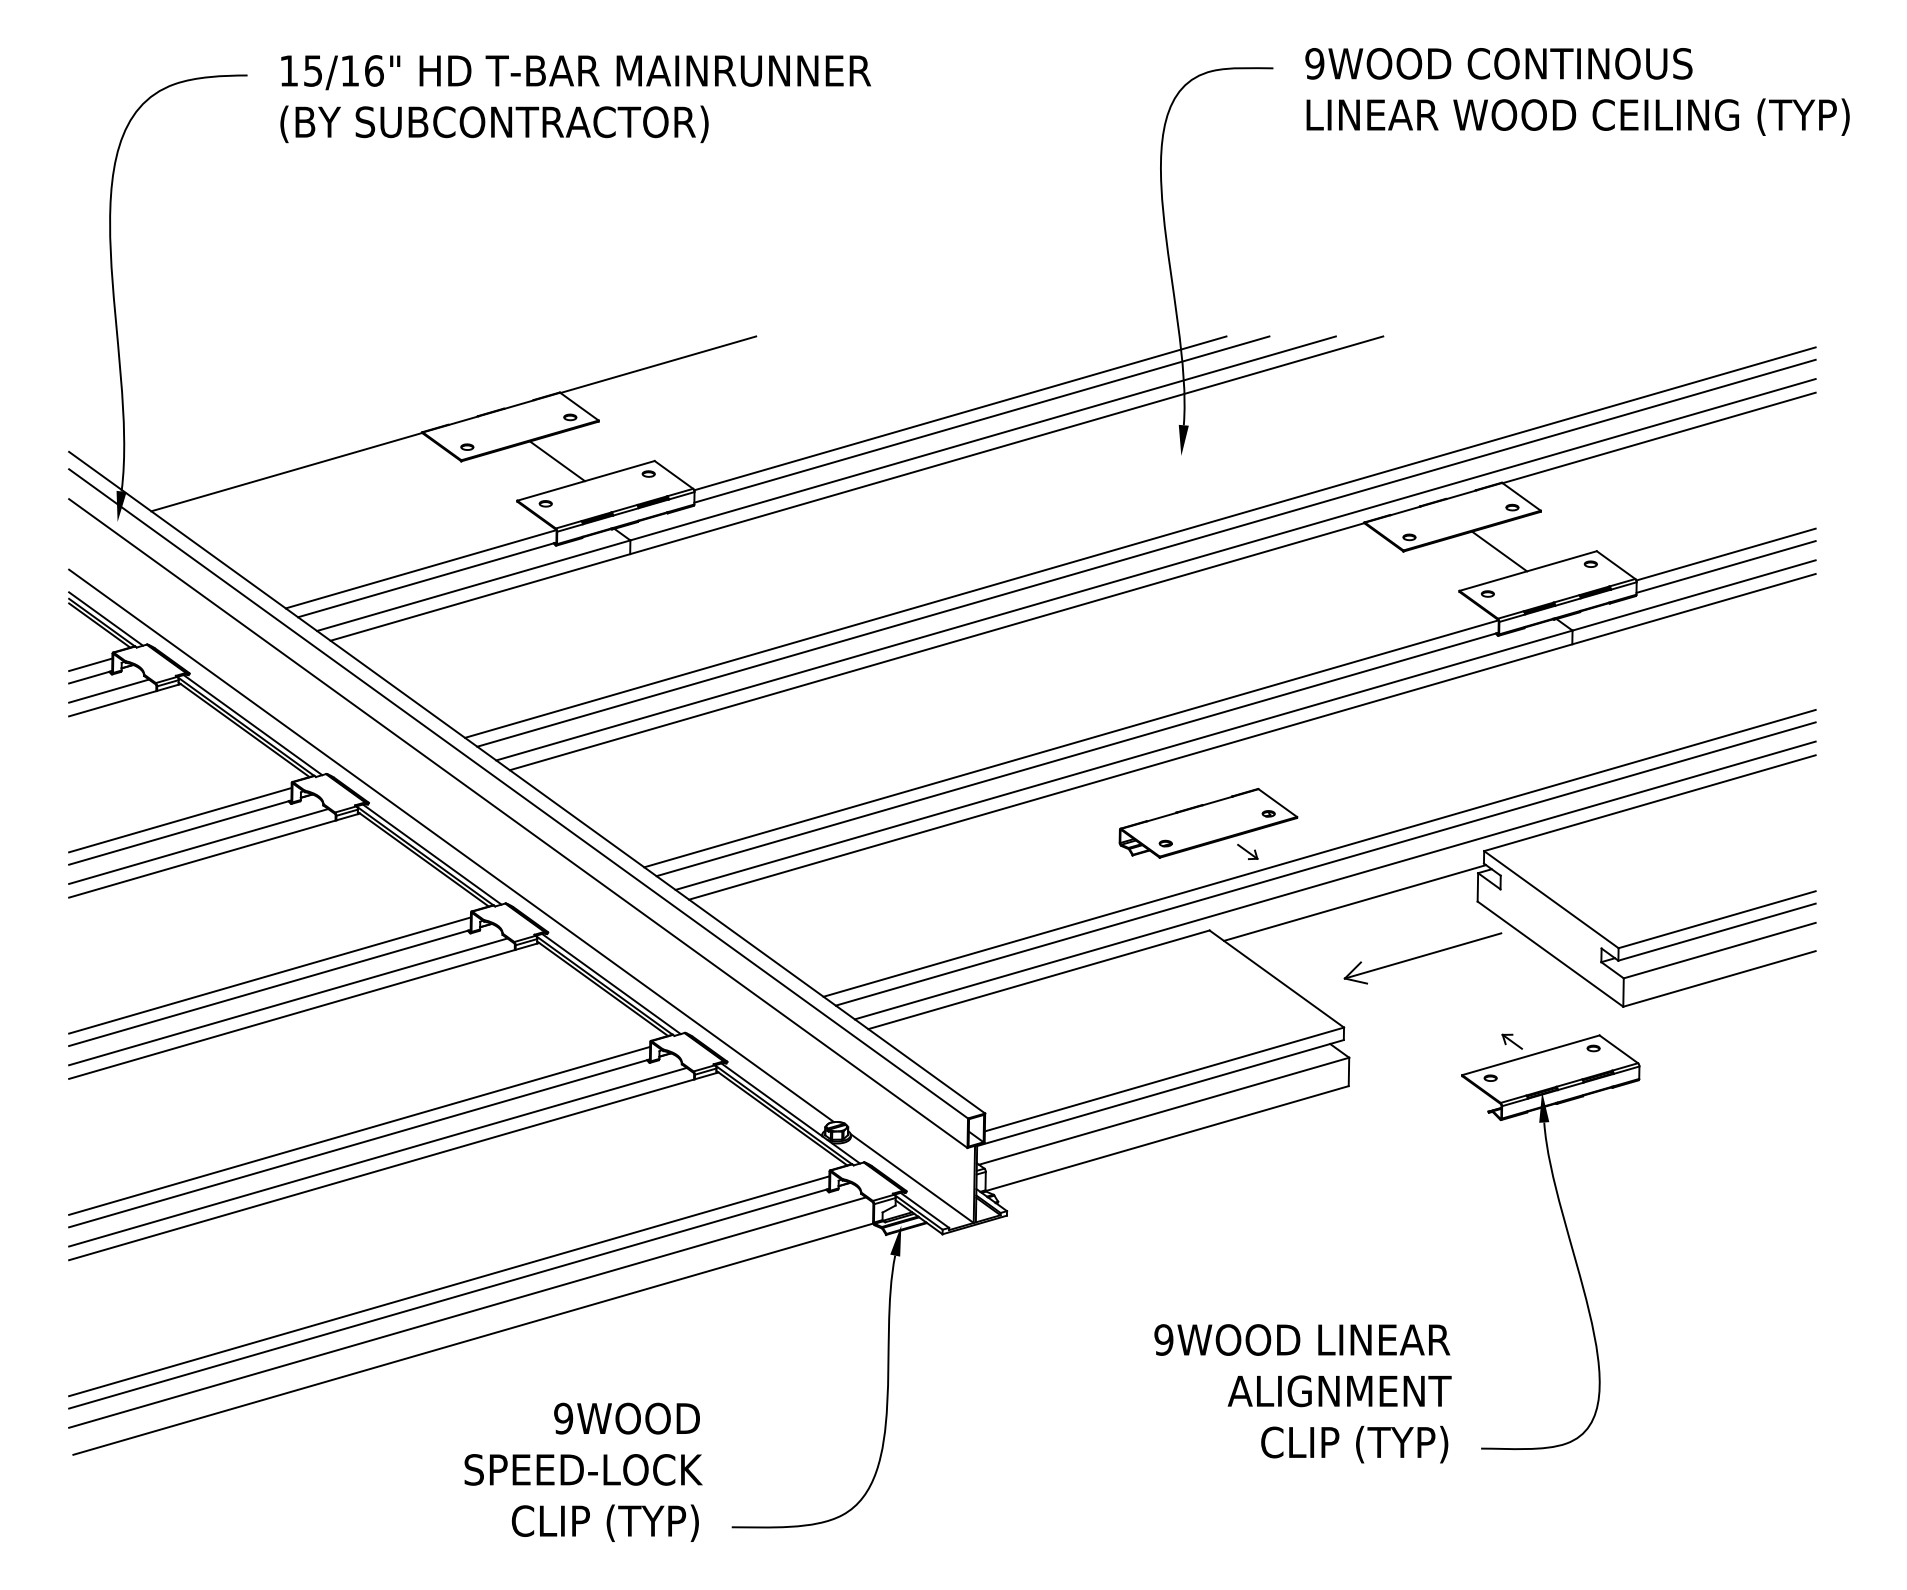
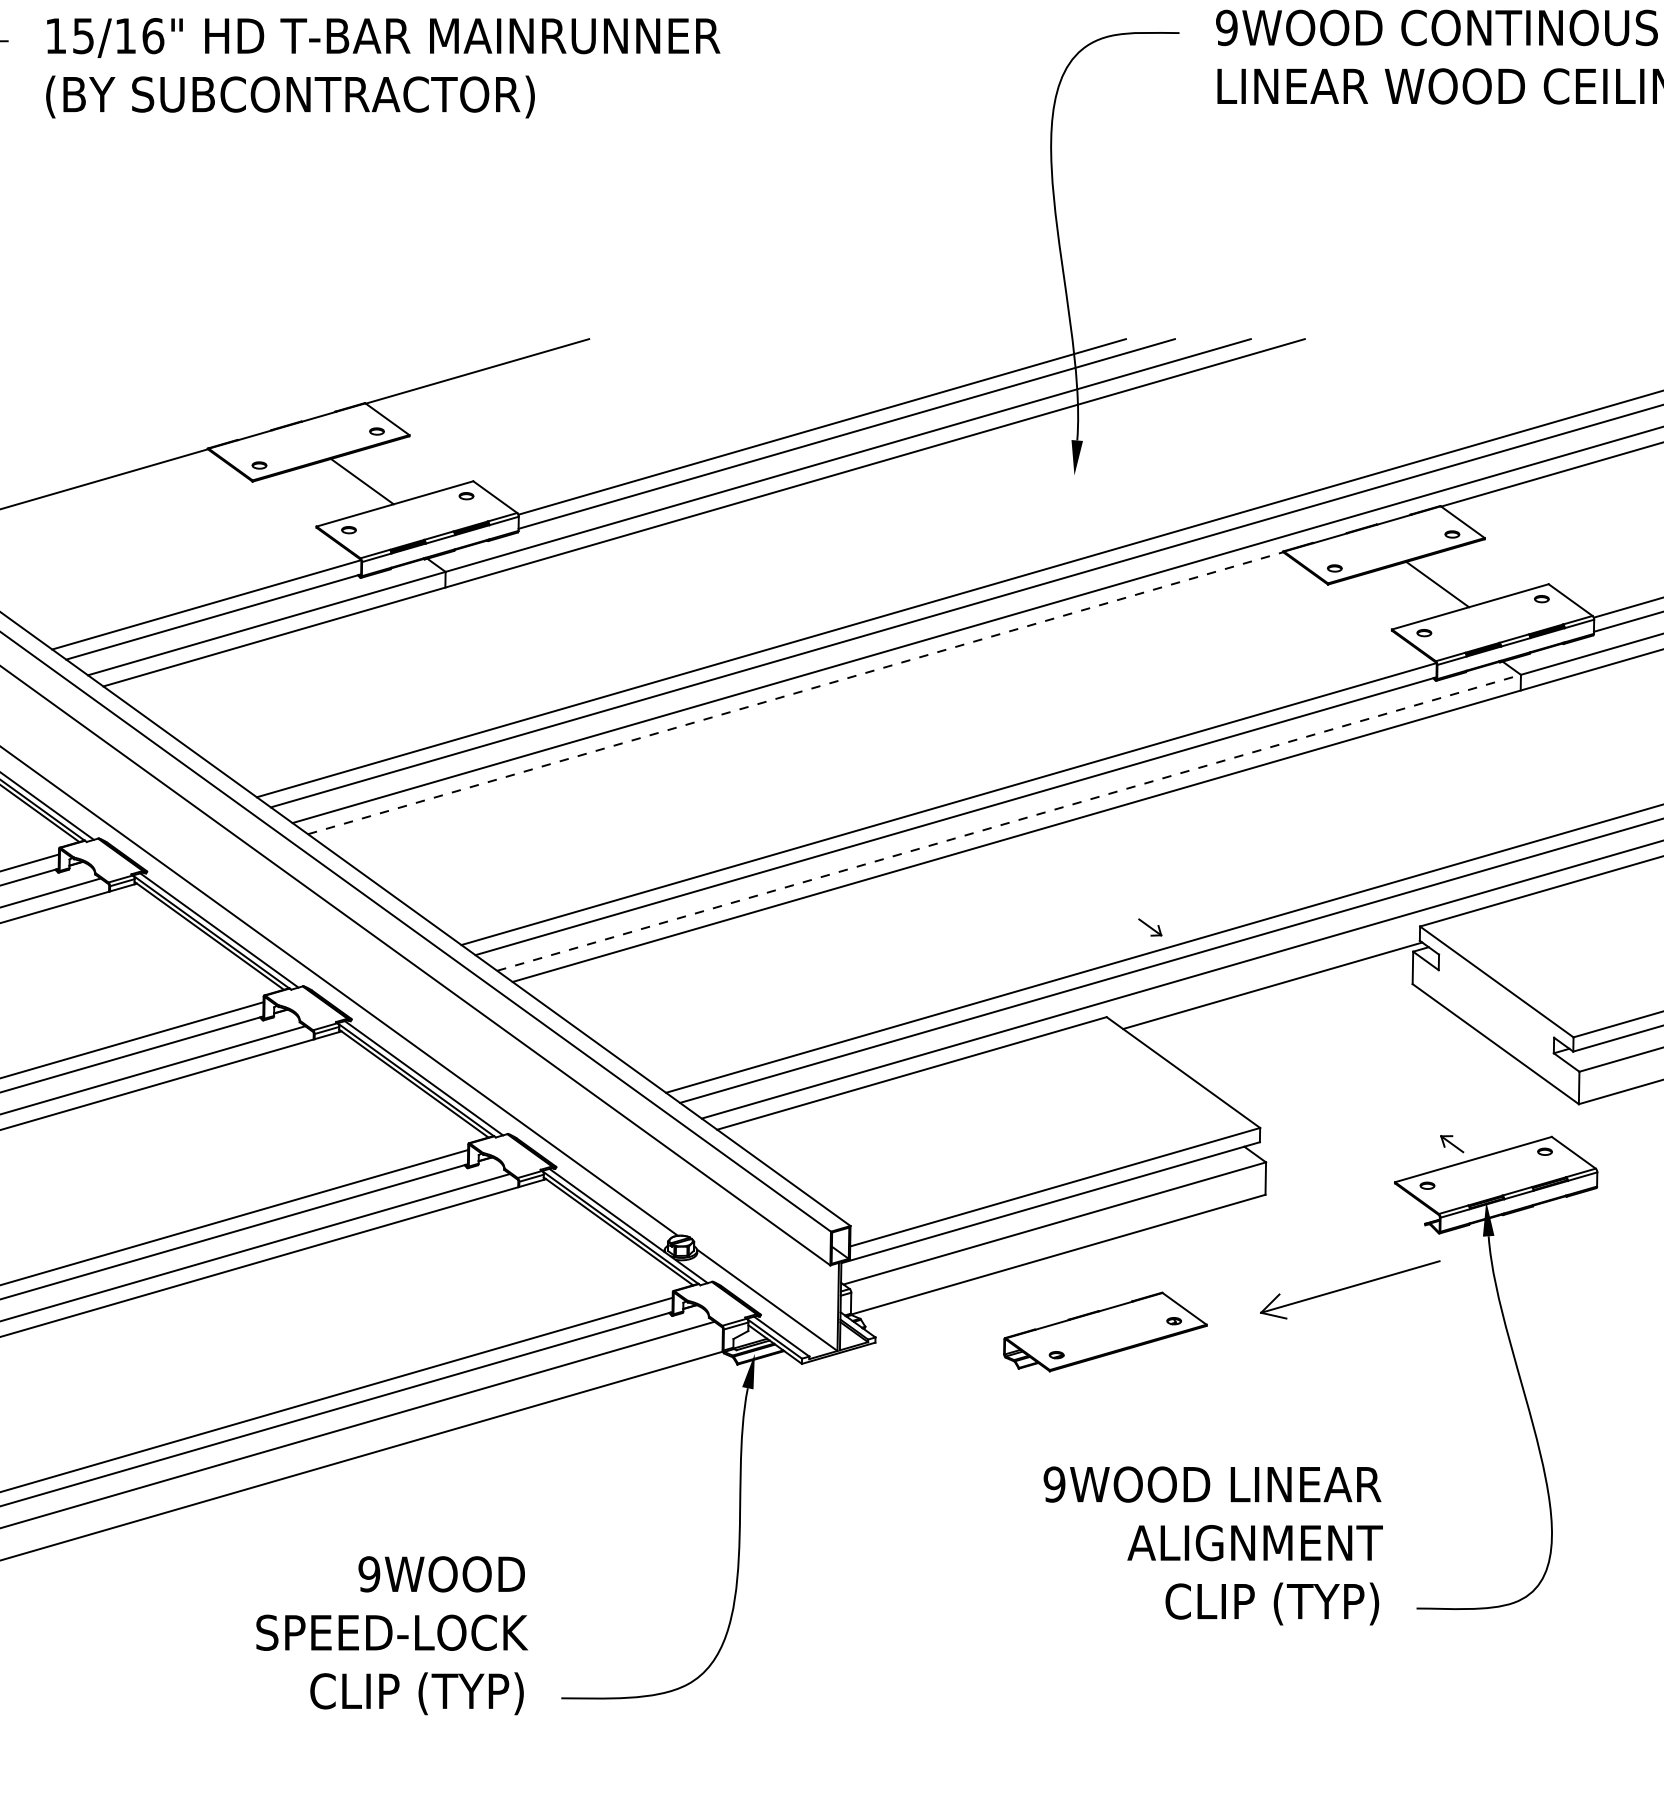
line: (937, 646) -> (796, 692), solid -> dashed
line: (1124, 760) -> (1009, 823), solid -> dashed
part: (1208, 823) -> (1105, 1332), moved
part: (1422, 958) -> (1349, 1289), moved

